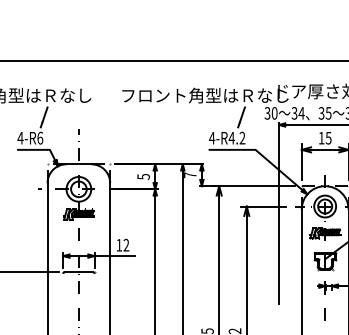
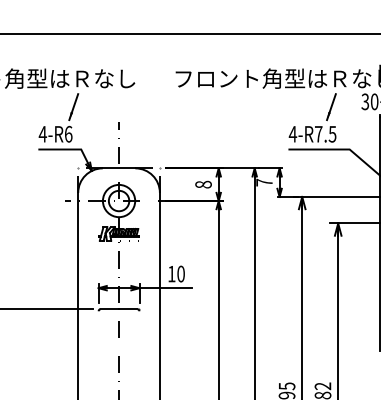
text: (236, 137) -> (324, 133), 4-R4.2 -> 4-R7.5
text: (143, 176) -> (203, 184), 5 -> 8
text: (126, 245) -> (181, 274), 12 -> 10

